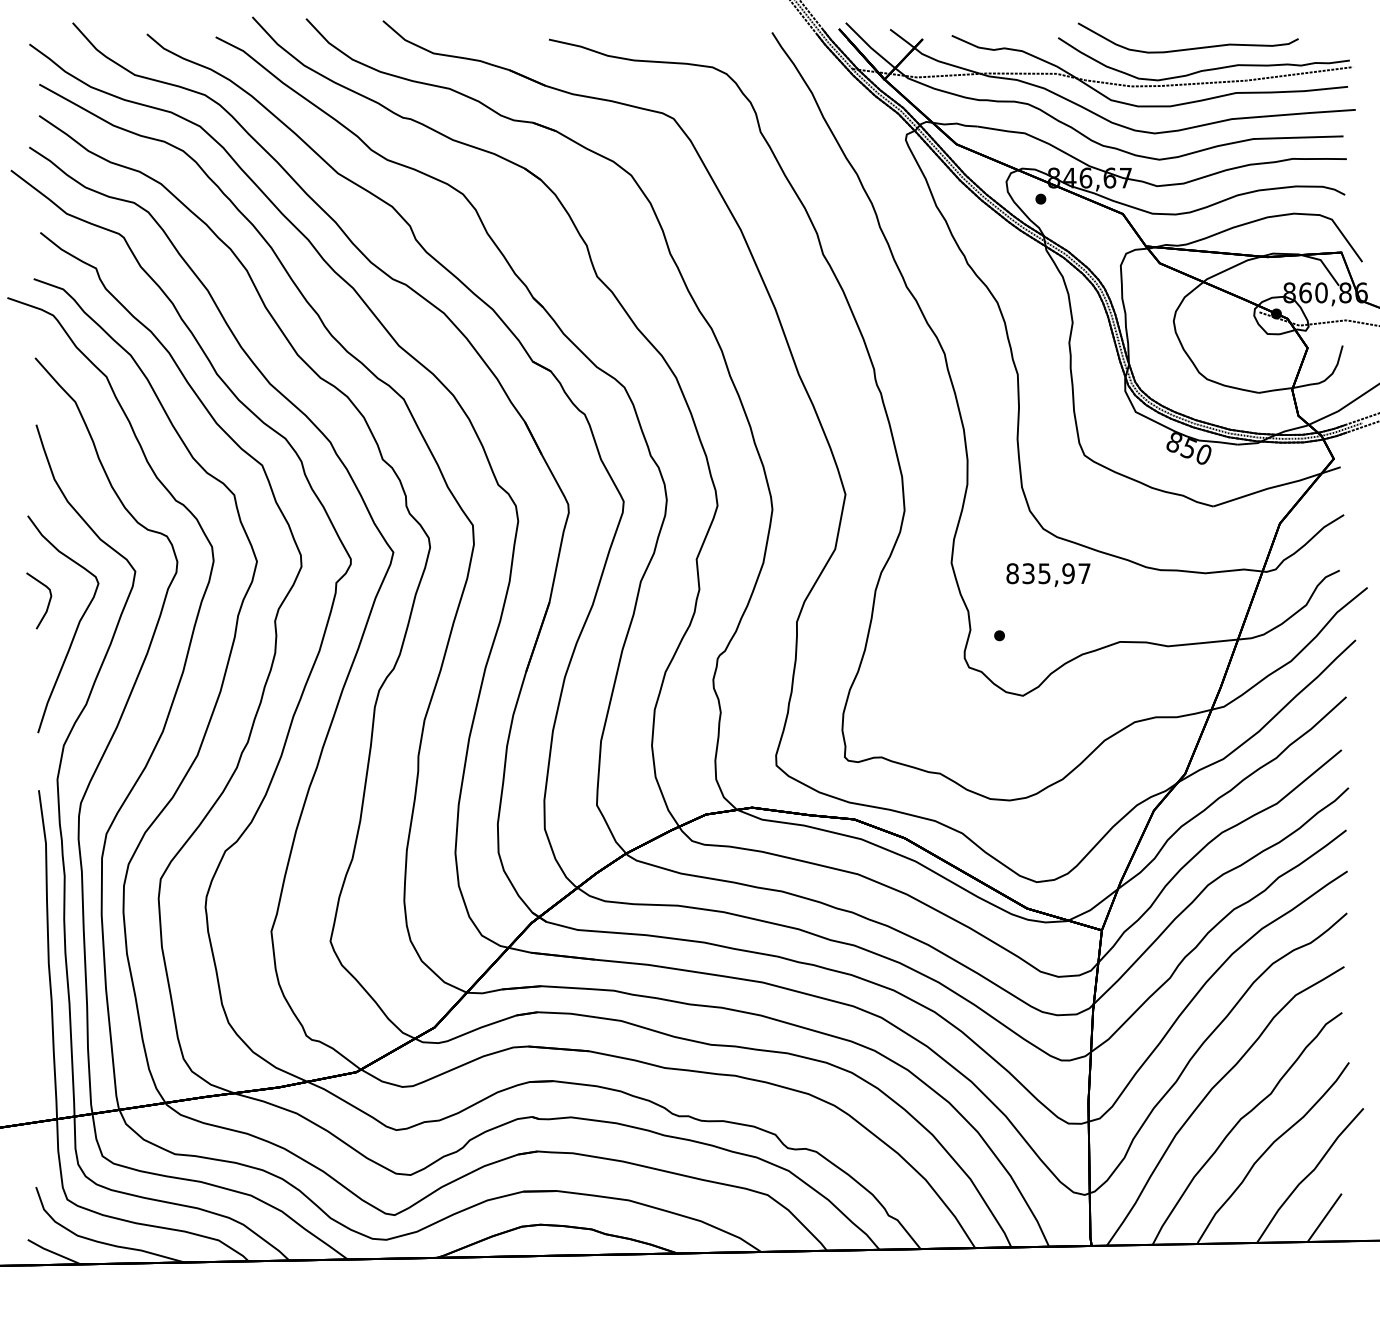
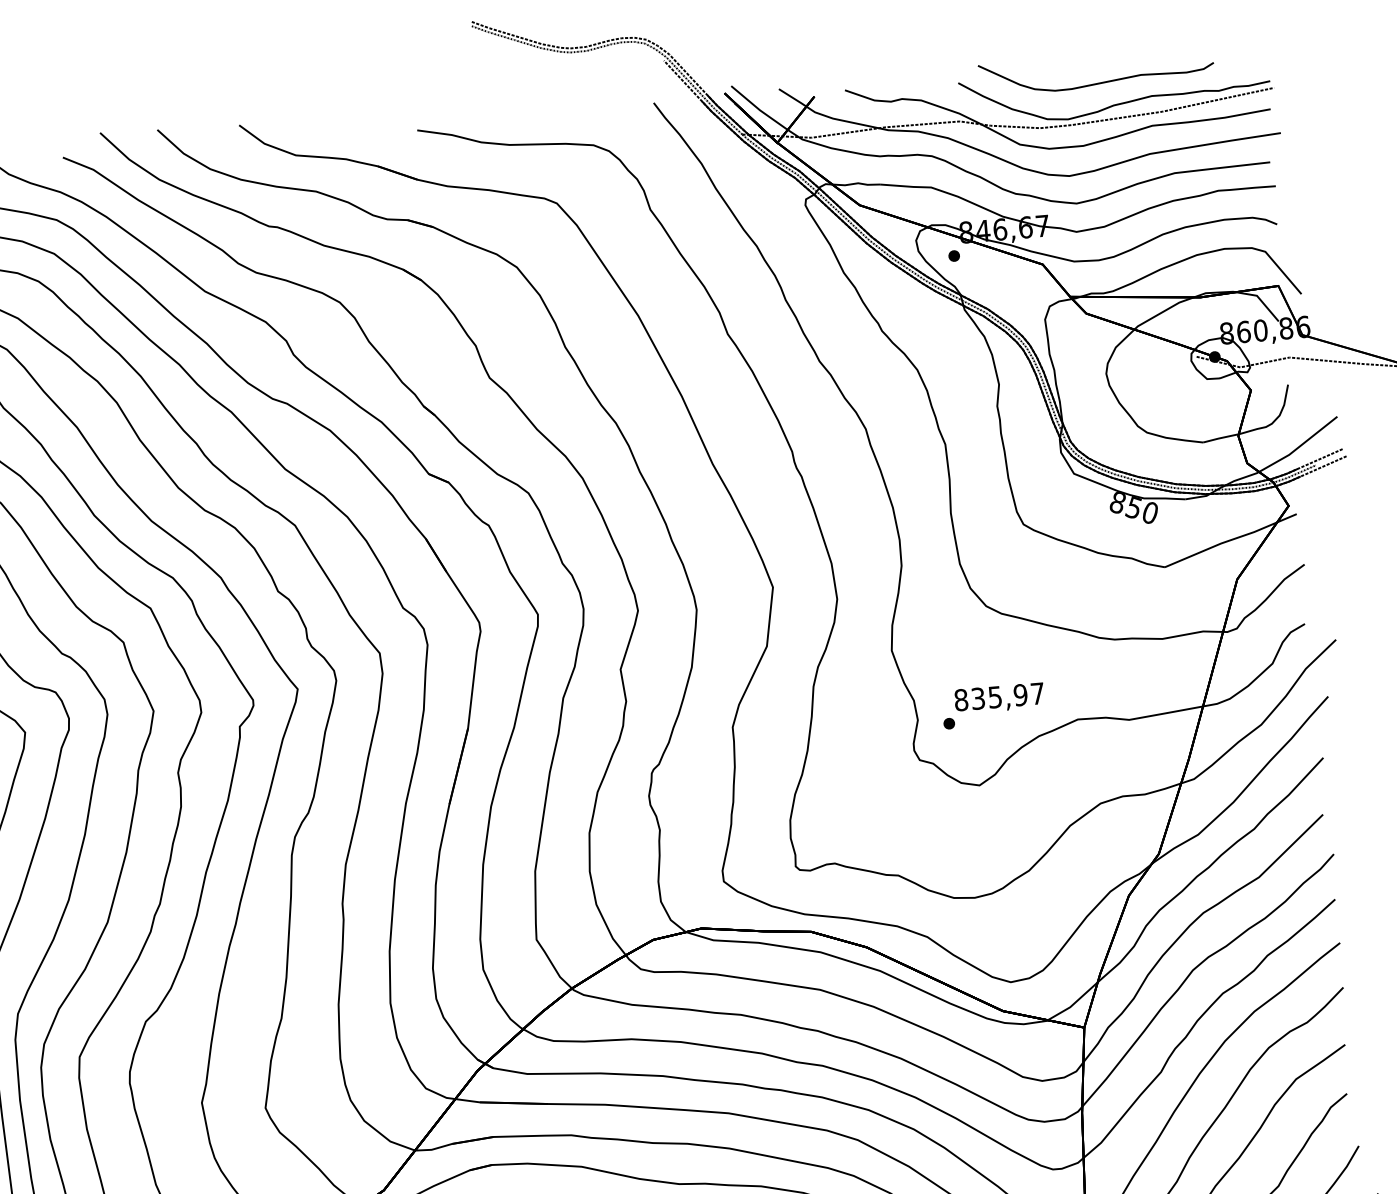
text: (1048, 575) -> (999, 698), moved

